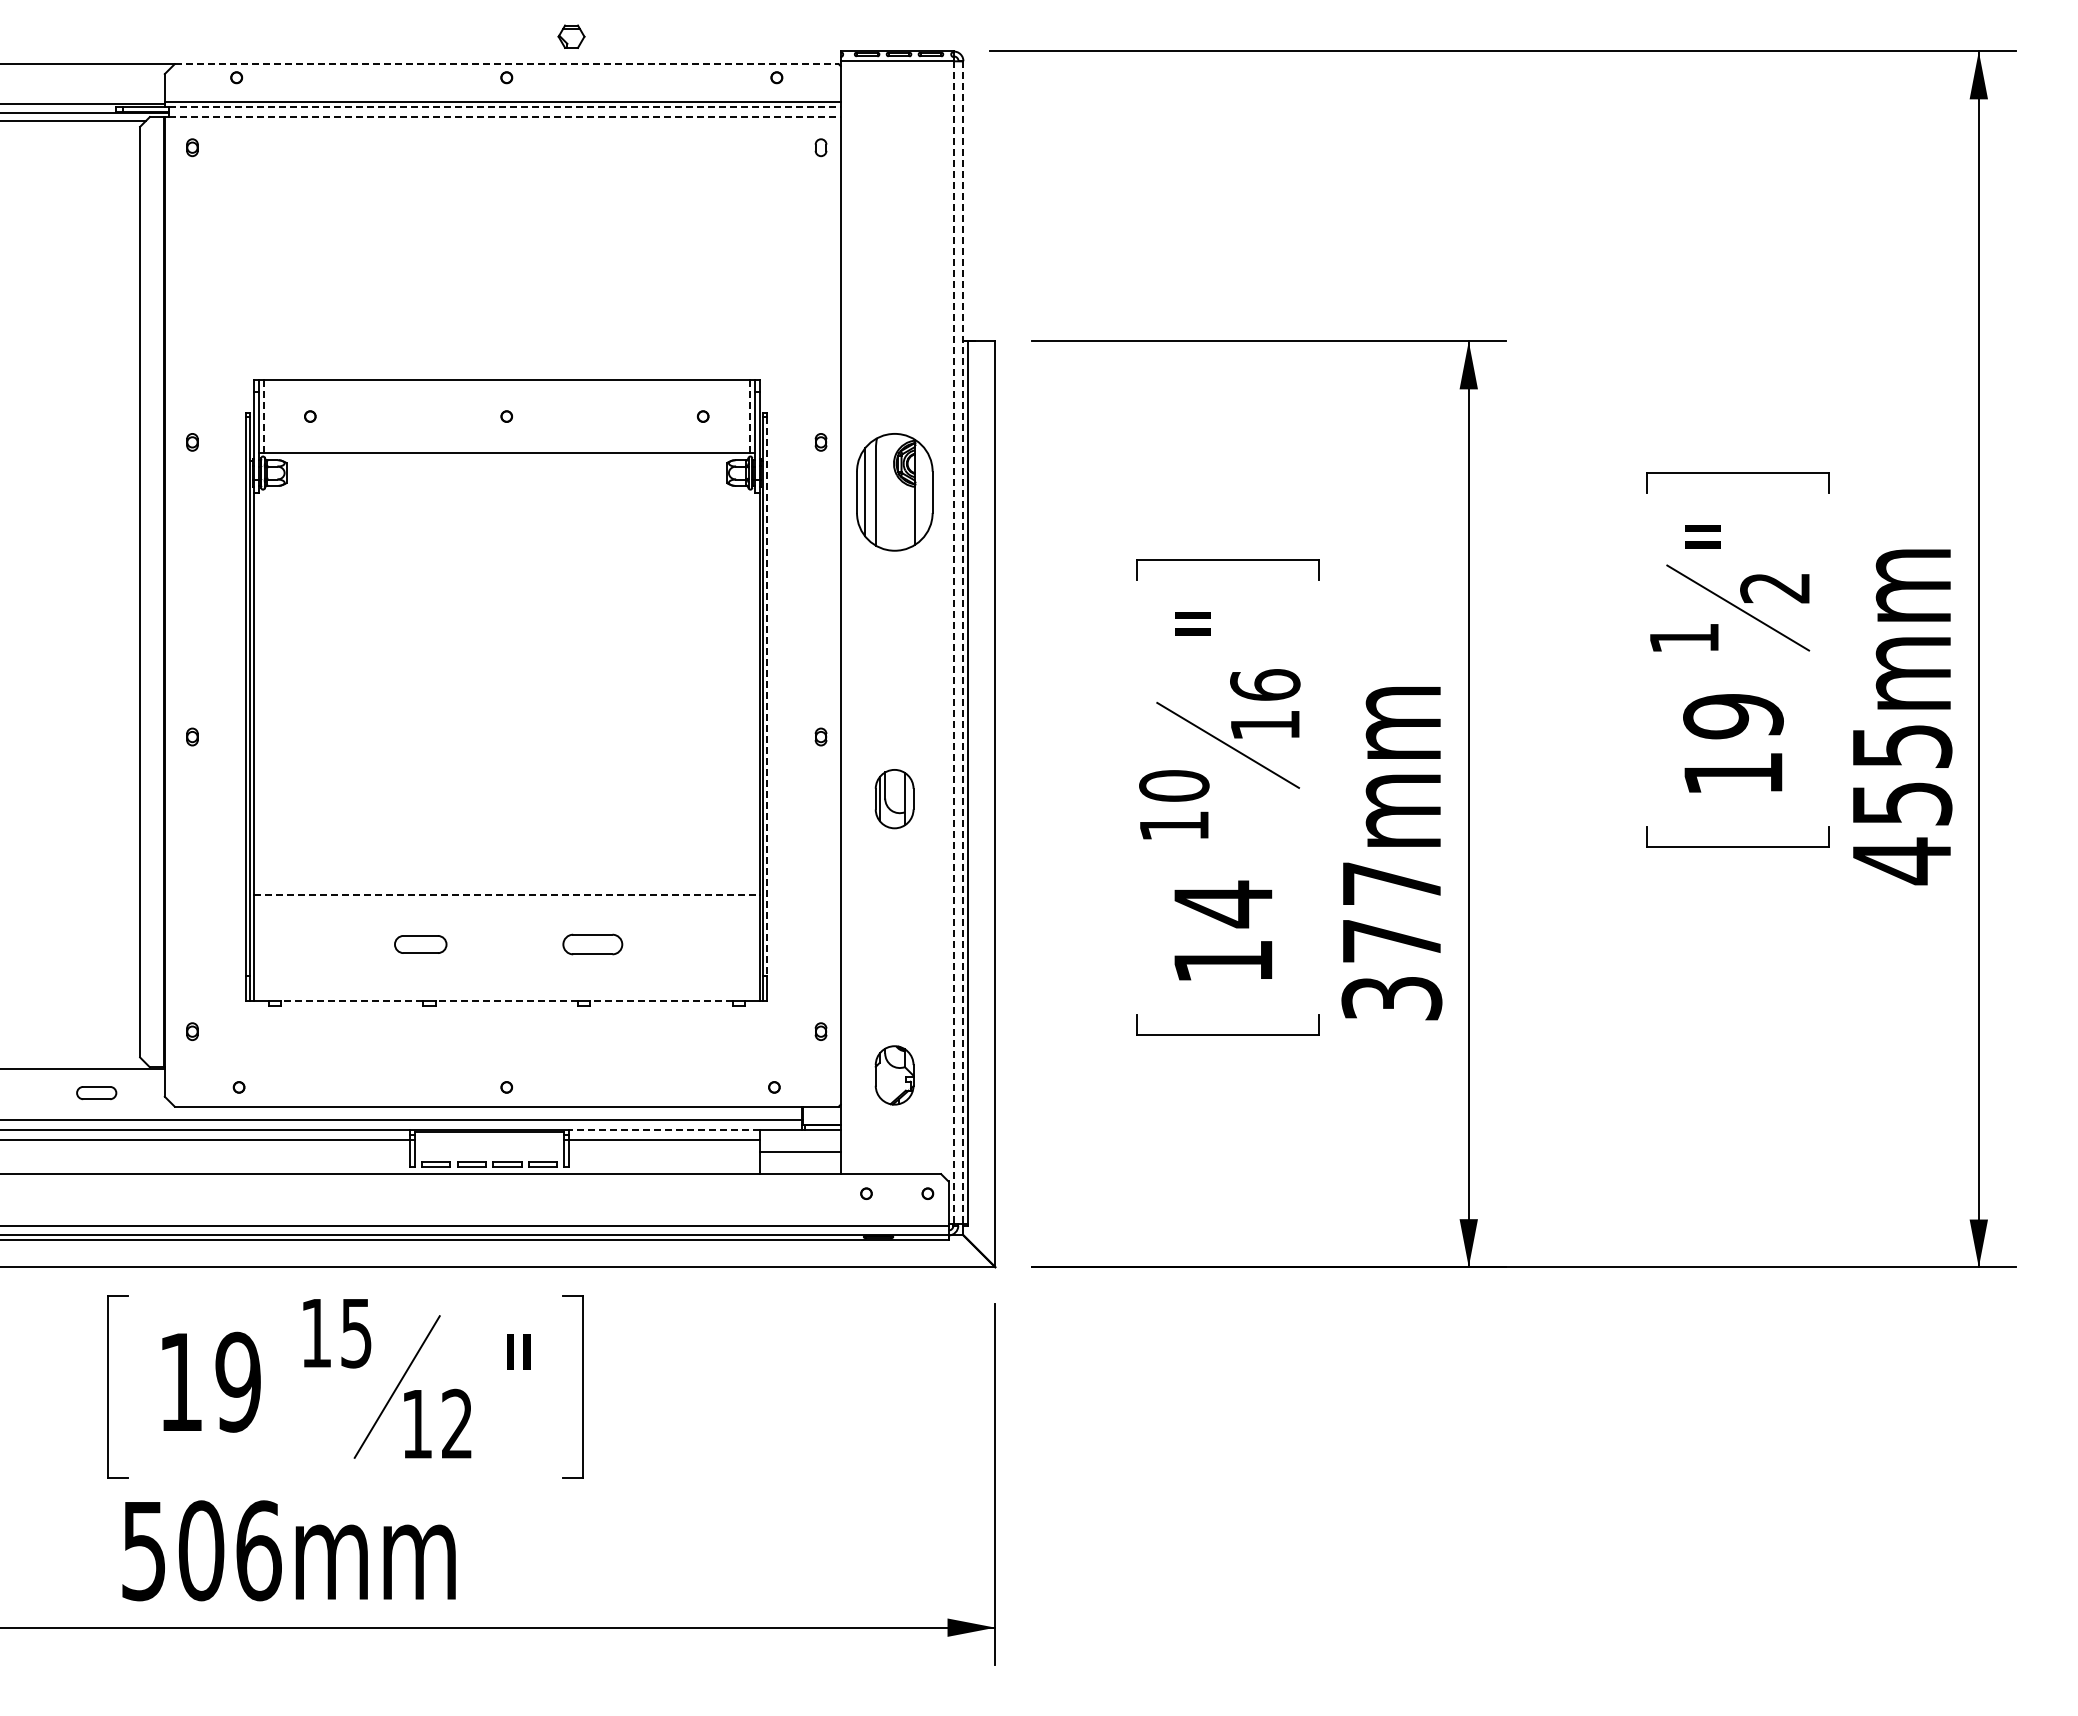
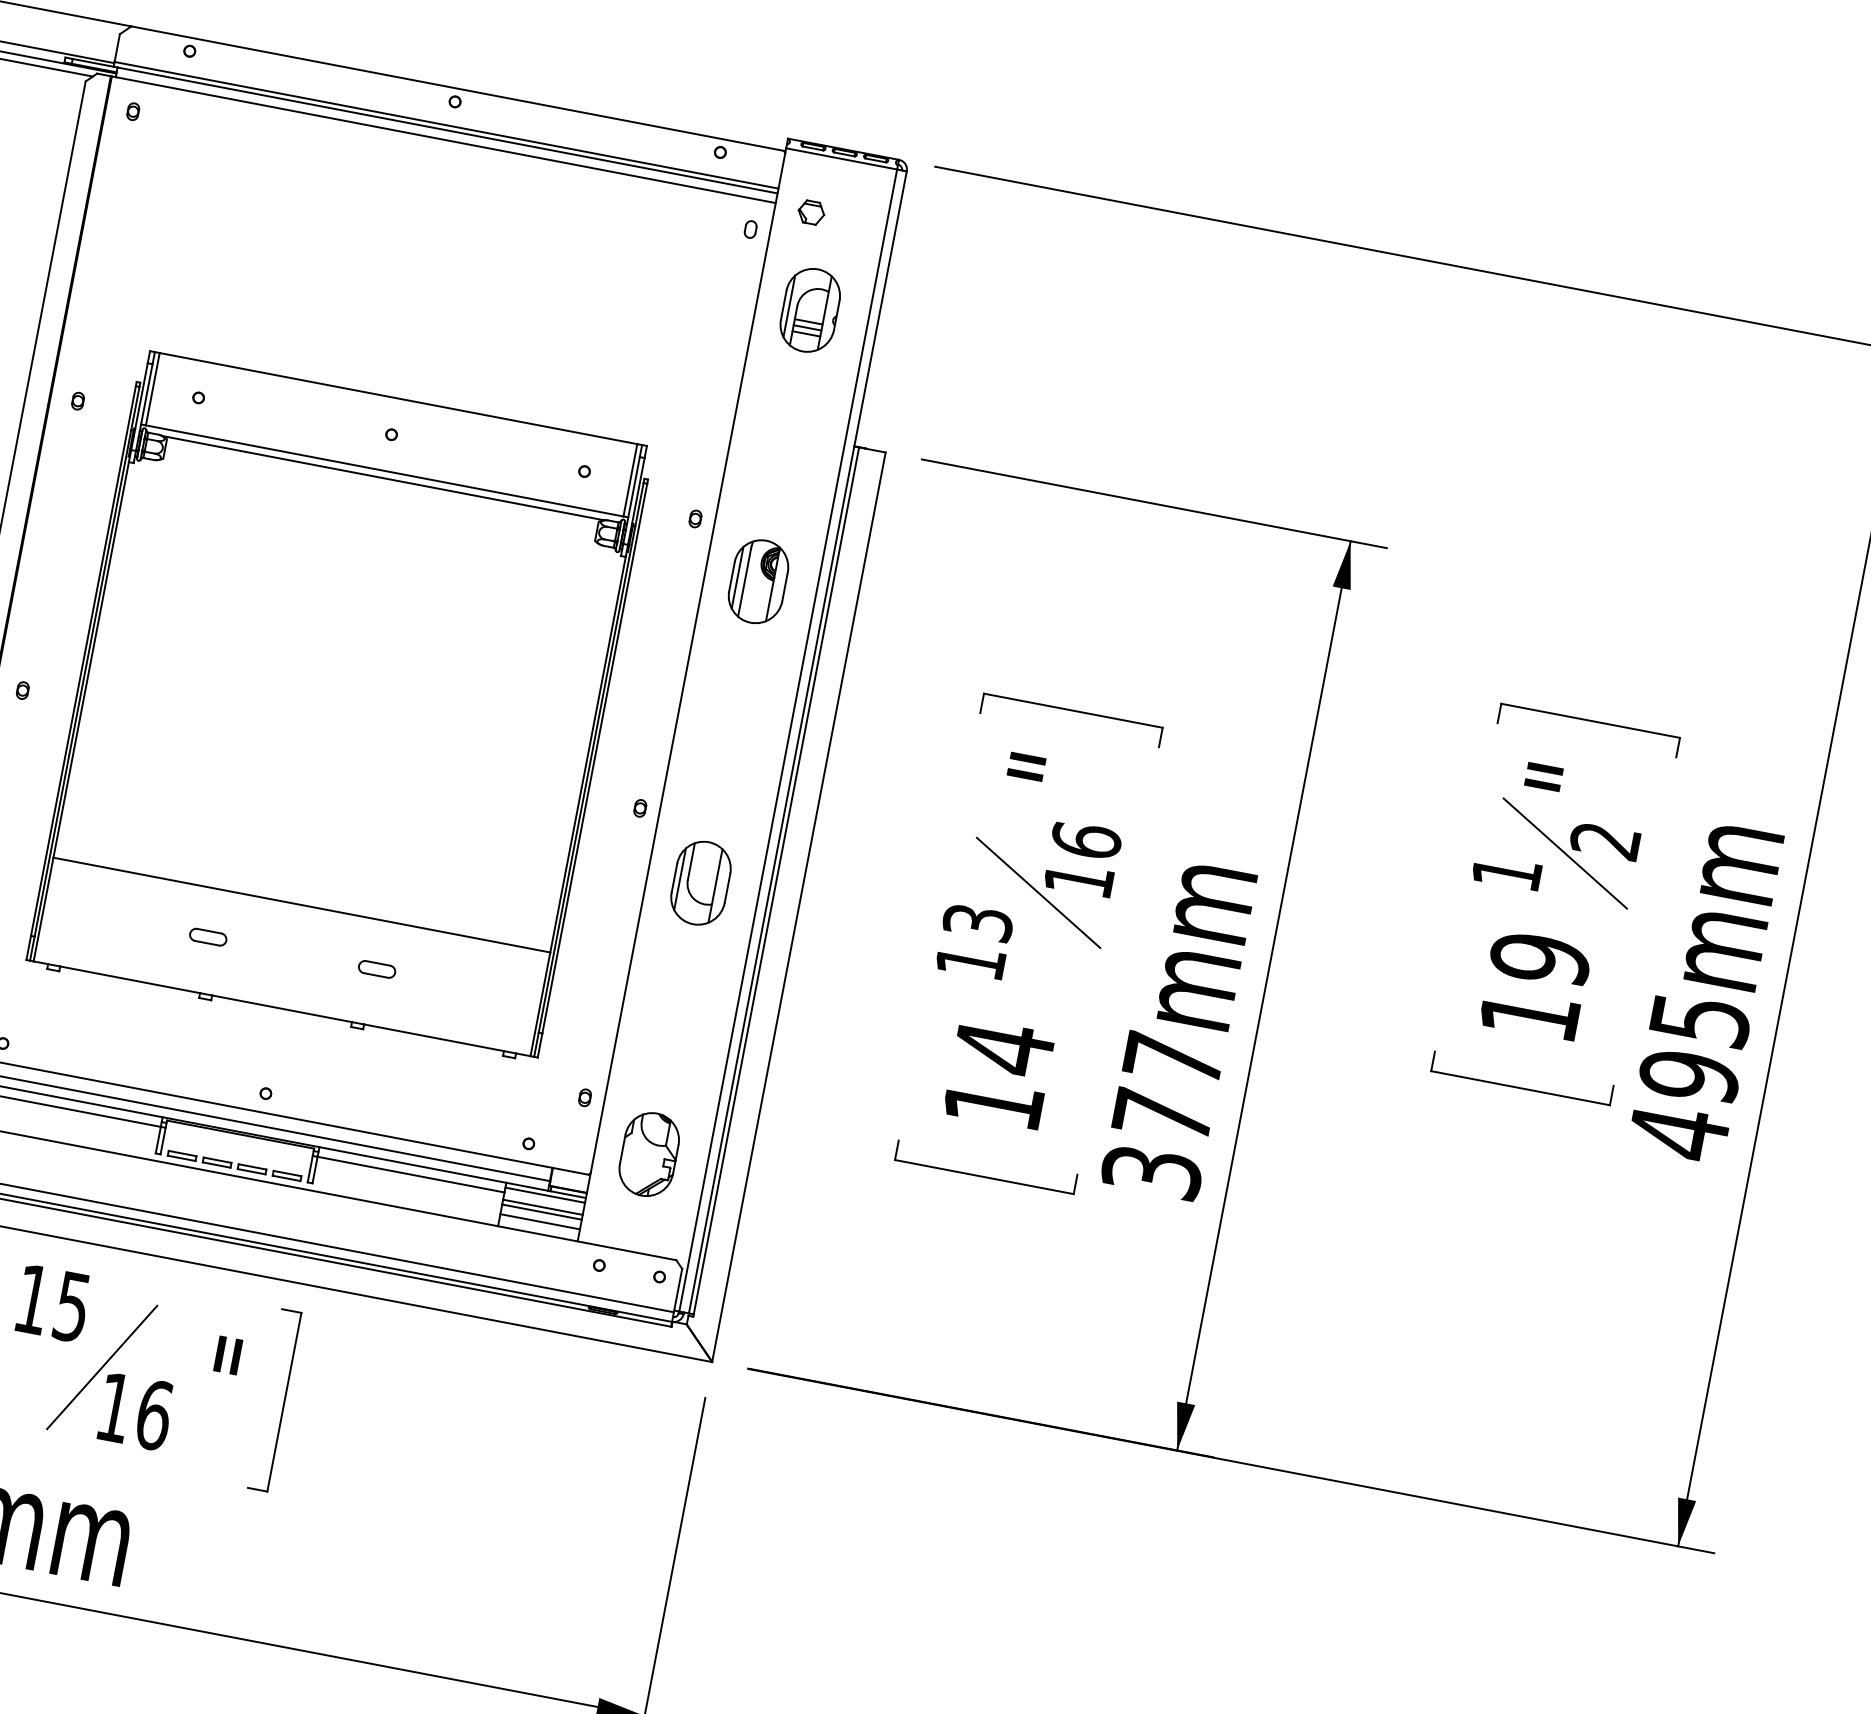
part: (571, 36) -> (811, 212), moved
line: (507, 64) -> (458, 89), dashed -> solid
line: (504, 107) -> (447, 130), dashed -> solid
line: (504, 117) -> (445, 140), dashed -> solid
part: (894, 215) -> (810, 309), added
line: (263, 416) -> (152, 389), dashed -> solid
line: (749, 416) -> (630, 480), dashed -> solid
line: (506, 460) -> (383, 477), added
part: (894, 491) -> (758, 580), size x0.71
line: (953, 643) -> (787, 741), dashed -> solid
line: (963, 643) -> (797, 743), dashed -> solid
line: (767, 696) -> (595, 758), dashed -> solid
text: (1174, 785) -> (978, 922), 10 -> 13
part: (894, 798) -> (700, 882), size x1.43
text: (1901, 803) -> (1689, 1076), 455mm -> 495mm
line: (506, 895) -> (301, 905), dashed -> solid
part: (420, 944) -> (207, 937), size x0.71
part: (592, 944) -> (376, 969), size x0.62
line: (351, 1001) -> (129, 980), dashed -> solid
line: (506, 1001) -> (281, 1009), dashed -> solid
line: (660, 1001) -> (433, 1038), dashed -> solid
part: (894, 1075) -> (649, 1154), size x1.43
line: (664, 1129) -> (412, 1164), dashed -> solid
line: (799, 1134) -> (544, 1194), added
line: (799, 1147) -> (542, 1207), added
line: (799, 1161) -> (539, 1221), added
text: (457, 1423) -> (154, 1414), 12 -> 16

